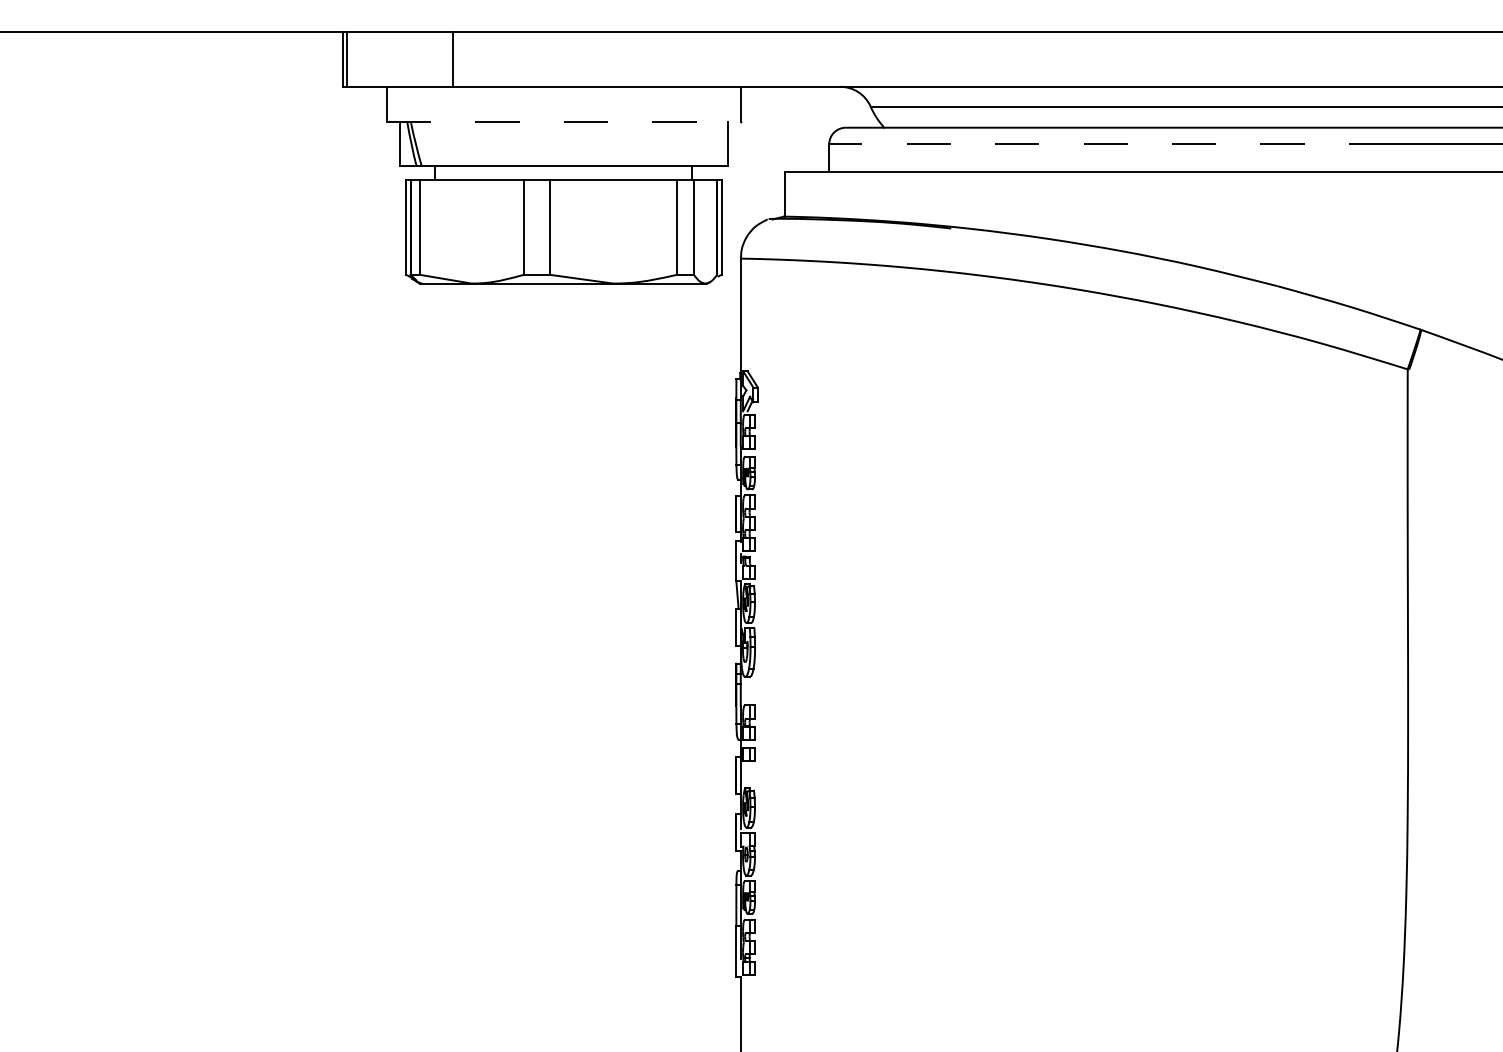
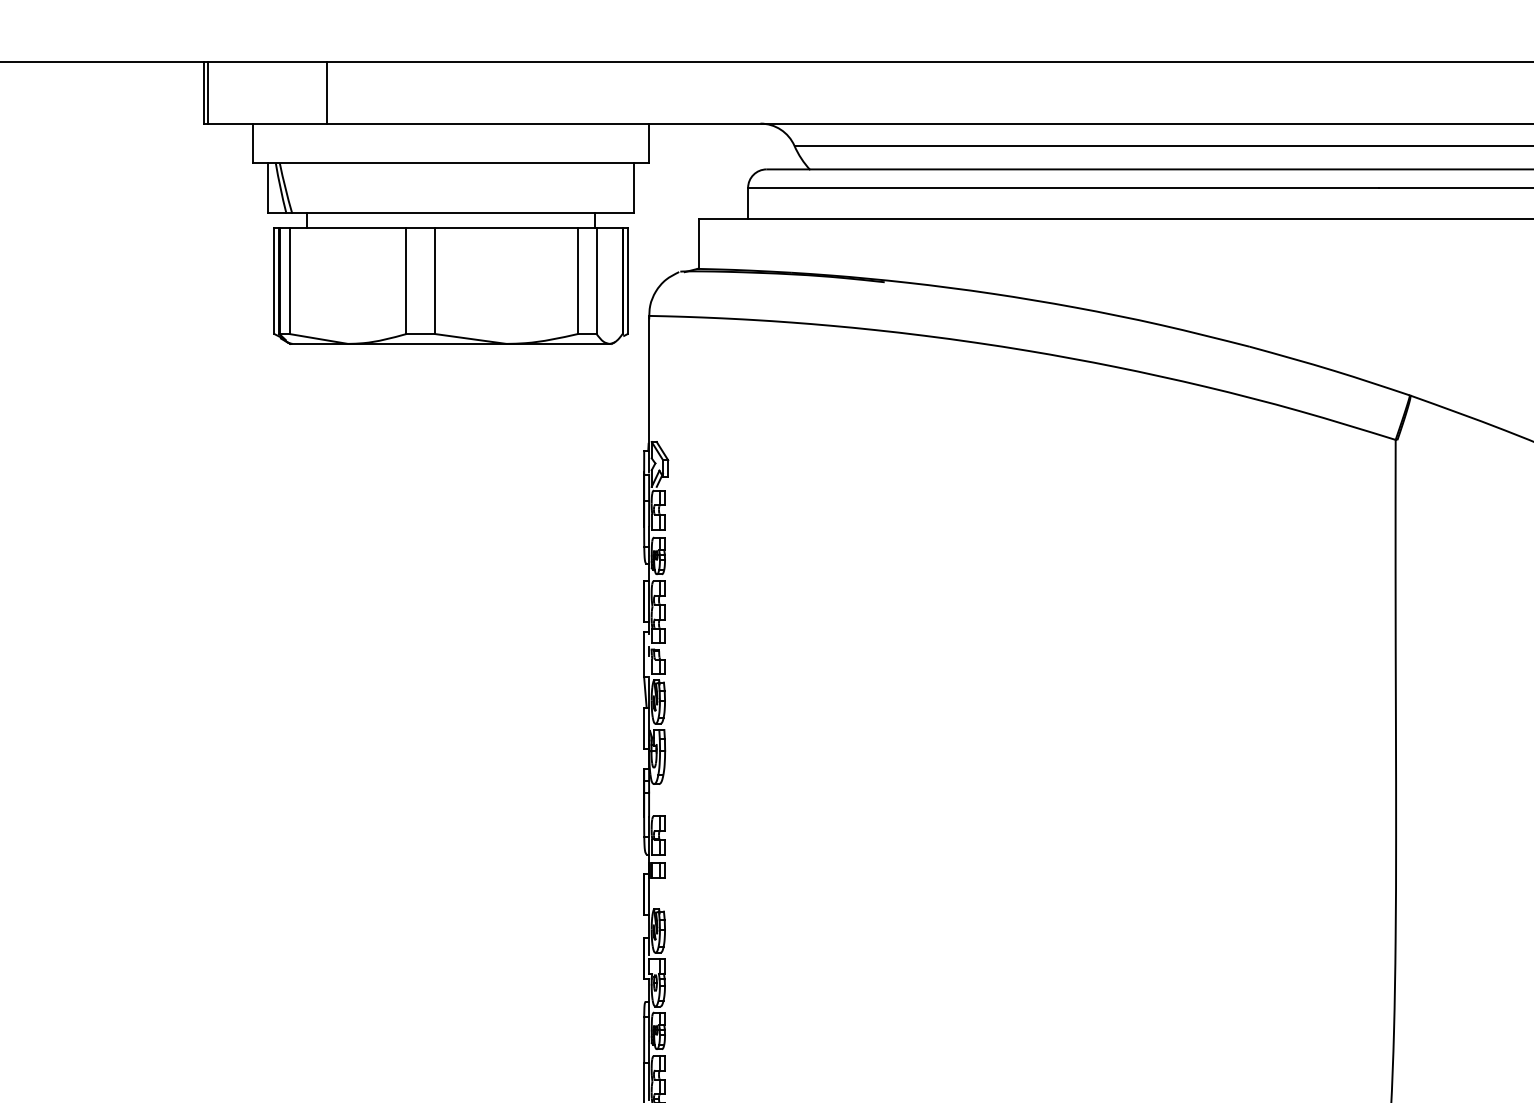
line: (563, 122) -> (450, 163), dashed -> solid
line: (1111, 144) -> (1064, 188), dashed -> solid

